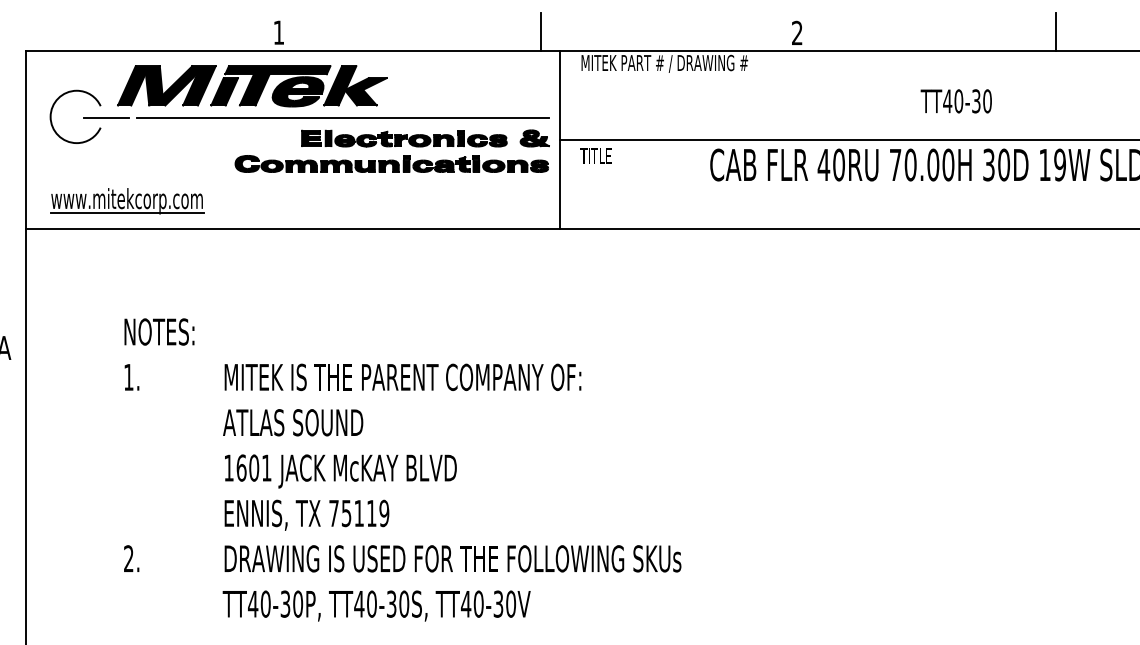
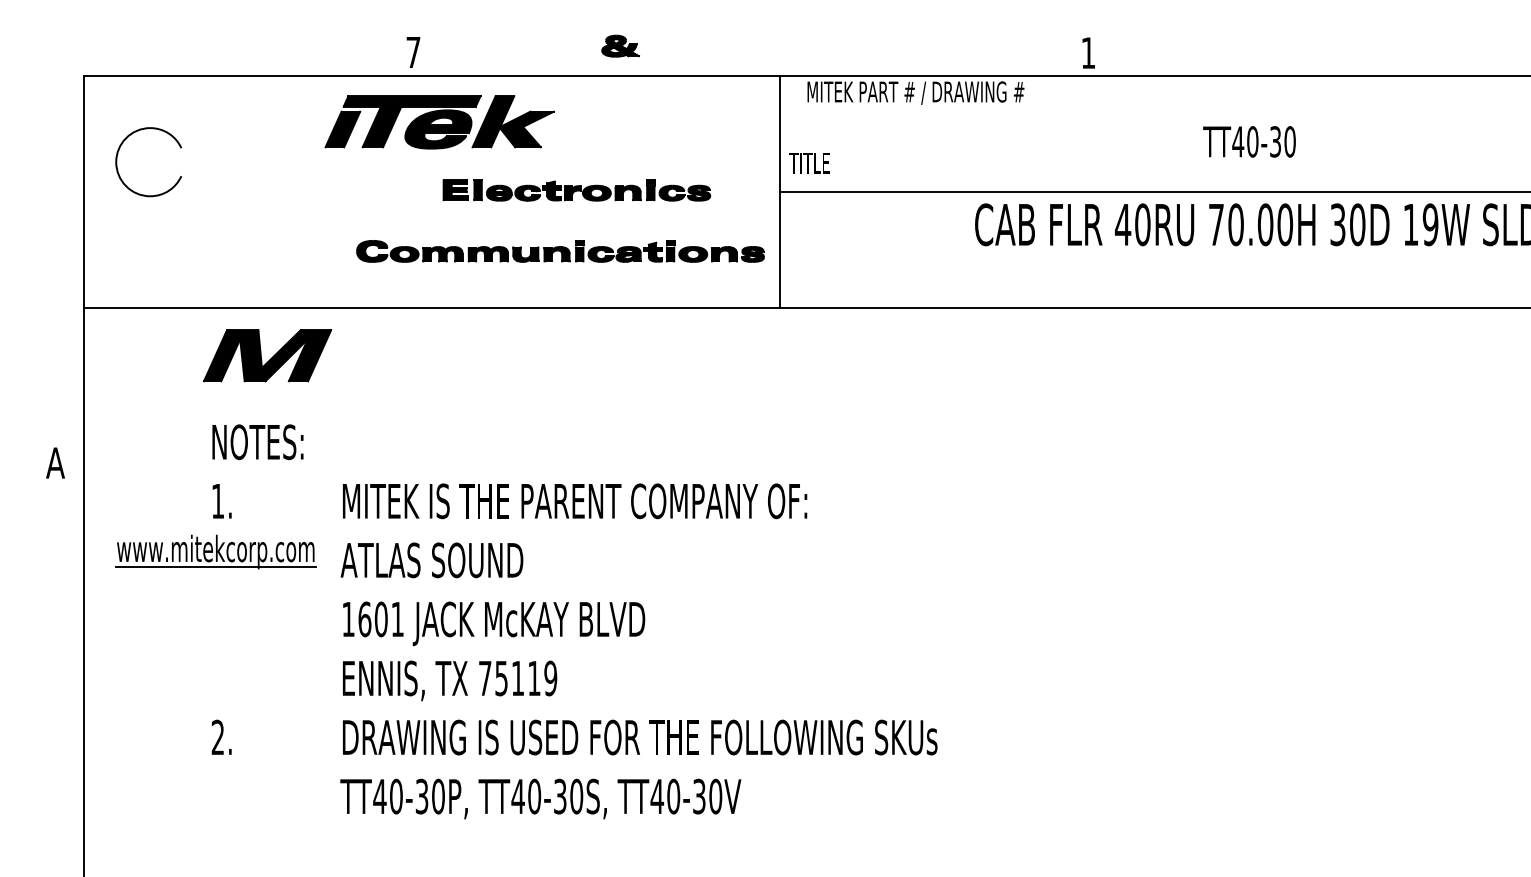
line: (540, 31) -> (754, 51), removed
line: (1056, 31) -> (1425, 51), removed
text: (278, 32) -> (413, 52), 1 -> 7
text: (796, 32) -> (1087, 52), 2 -> 1
part: (166, 85) -> (267, 355), moved
text: (956, 101) -> (1249, 141), moved
line: (106, 117) -> (188, 162), removed
line: (342, 117) -> (496, 162), removed
part: (534, 137) -> (620, 45), moved
text: (596, 156) -> (809, 163), moved
part: (391, 164) -> (560, 251), moved
part: (126, 200) -> (215, 551), moved

